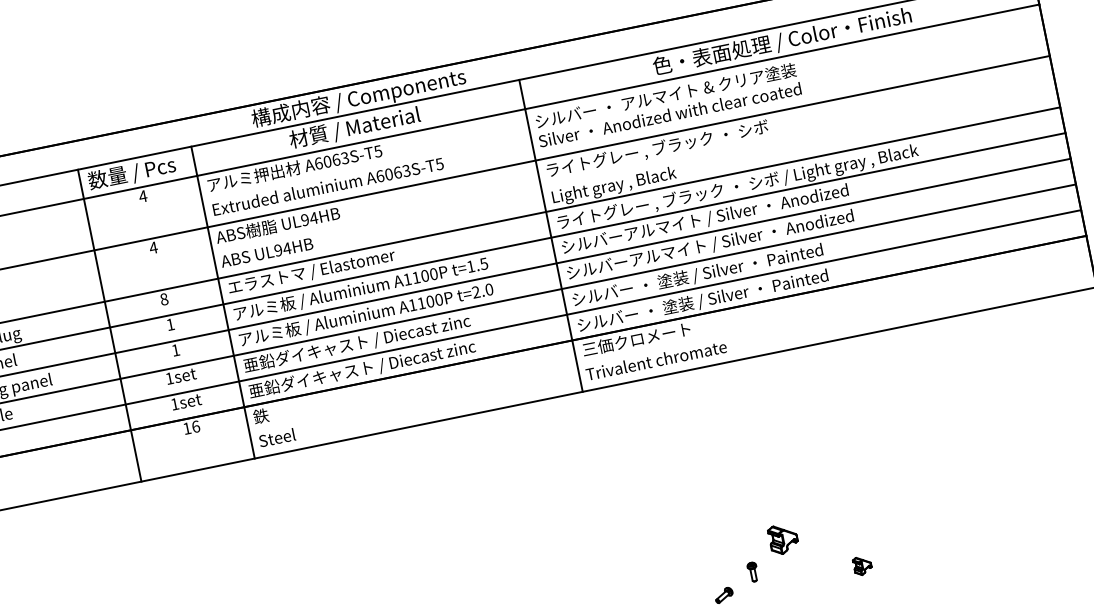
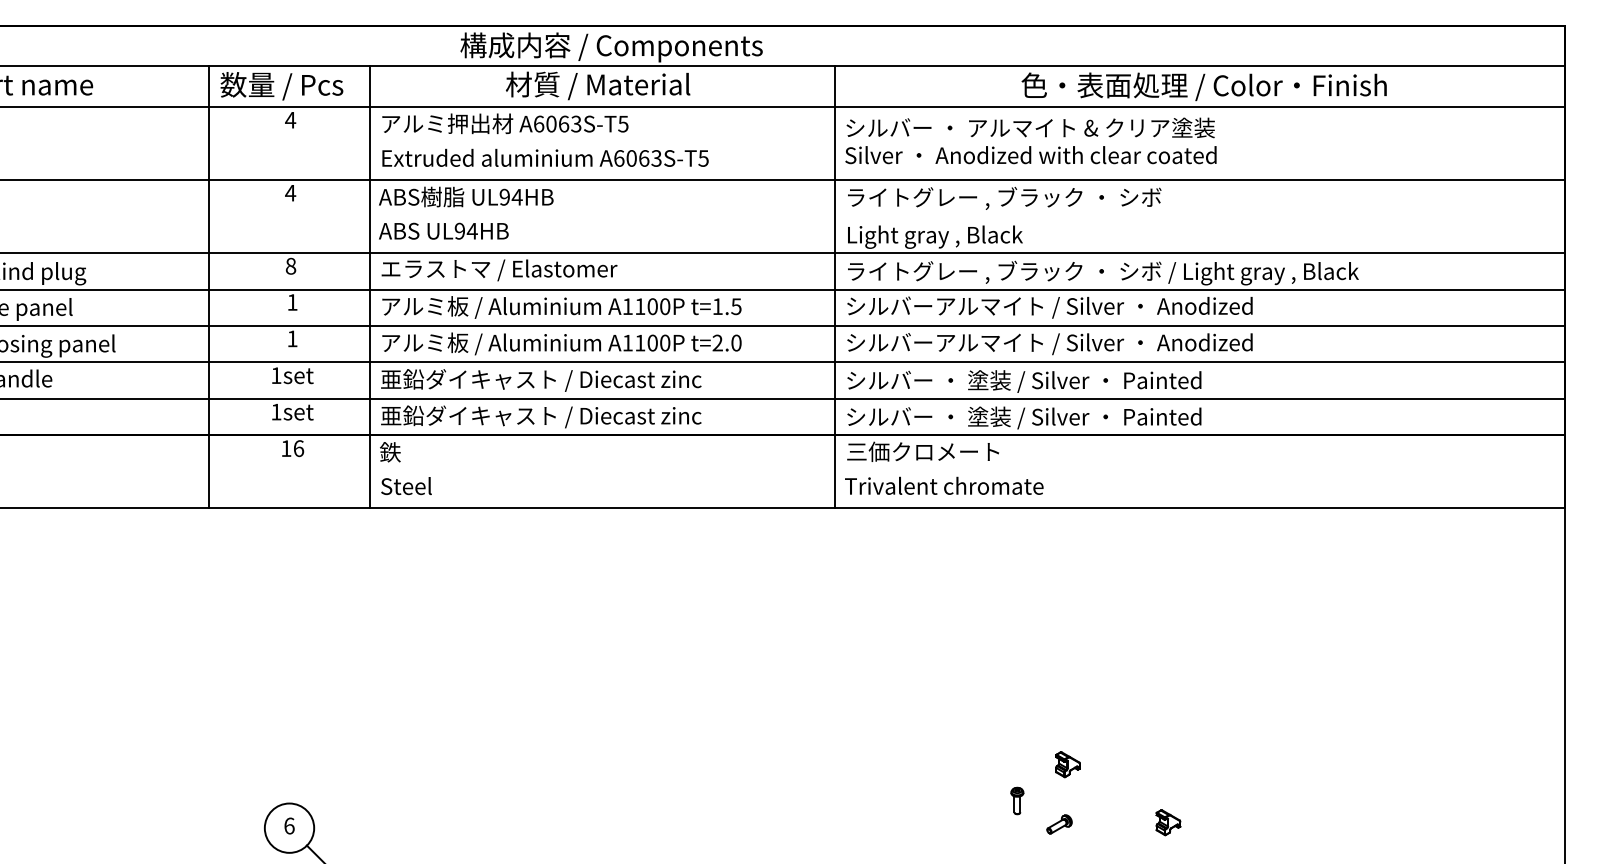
part: (783, 539) -> (1067, 764), size x0.62
part: (724, 595) -> (1059, 824), moved

